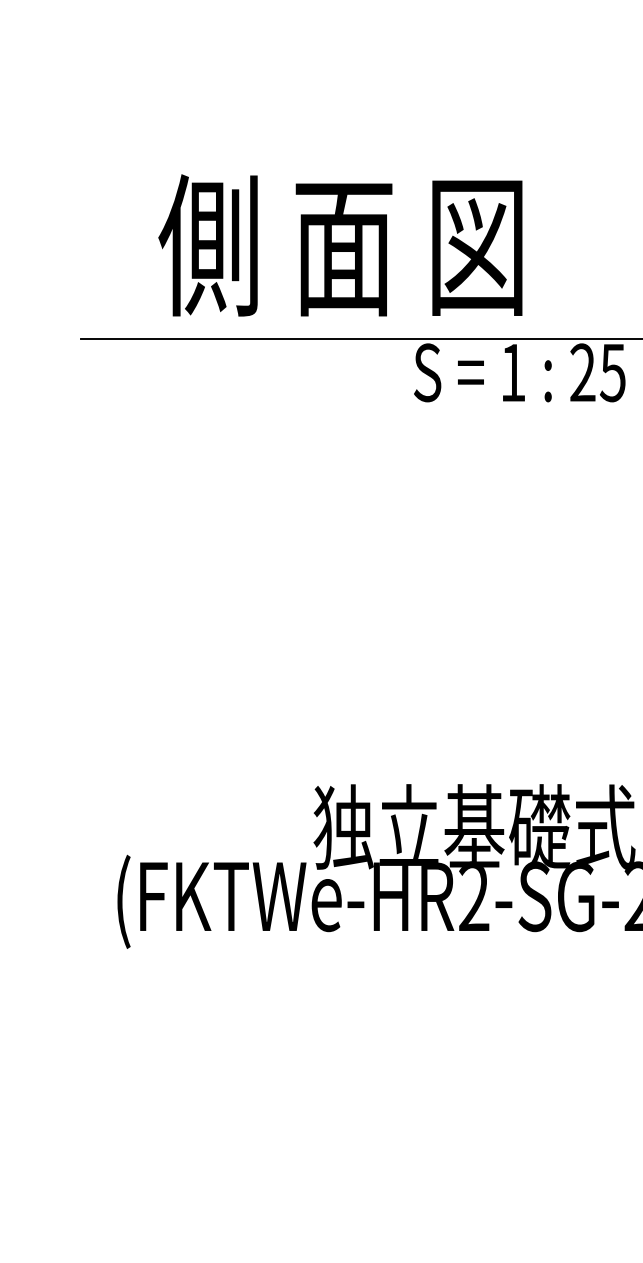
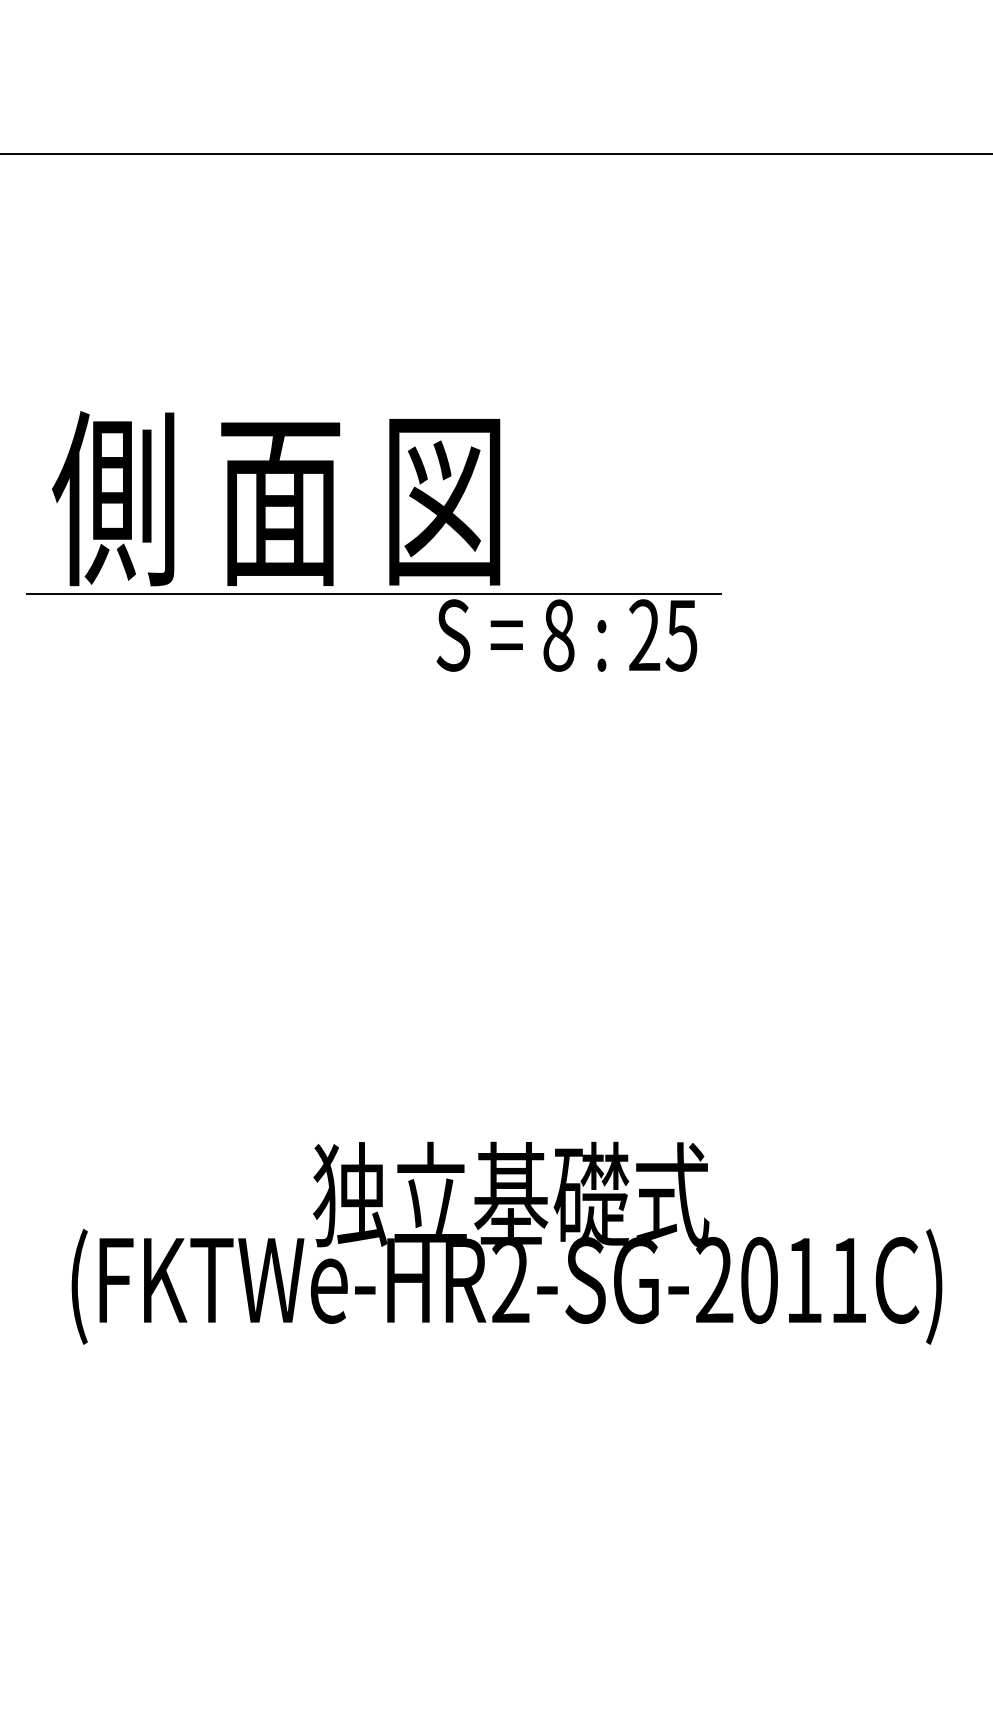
text: (340, 245) -> (276, 498), moved
text: (512, 372) -> (558, 635), 1 -> 8

